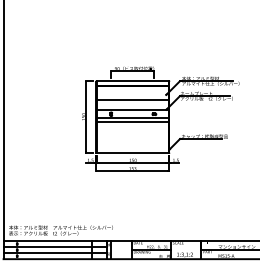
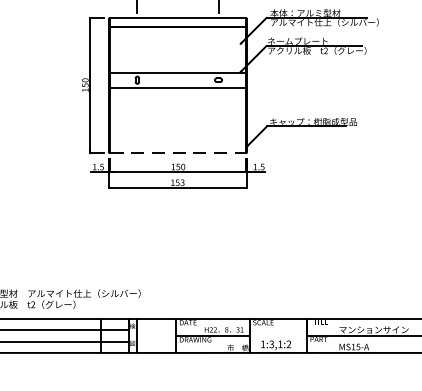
line: (132, 100) -> (177, 54), removed
line: (132, 122) -> (177, 95), removed
line: (132, 153) -> (177, 153), solid -> dashed

